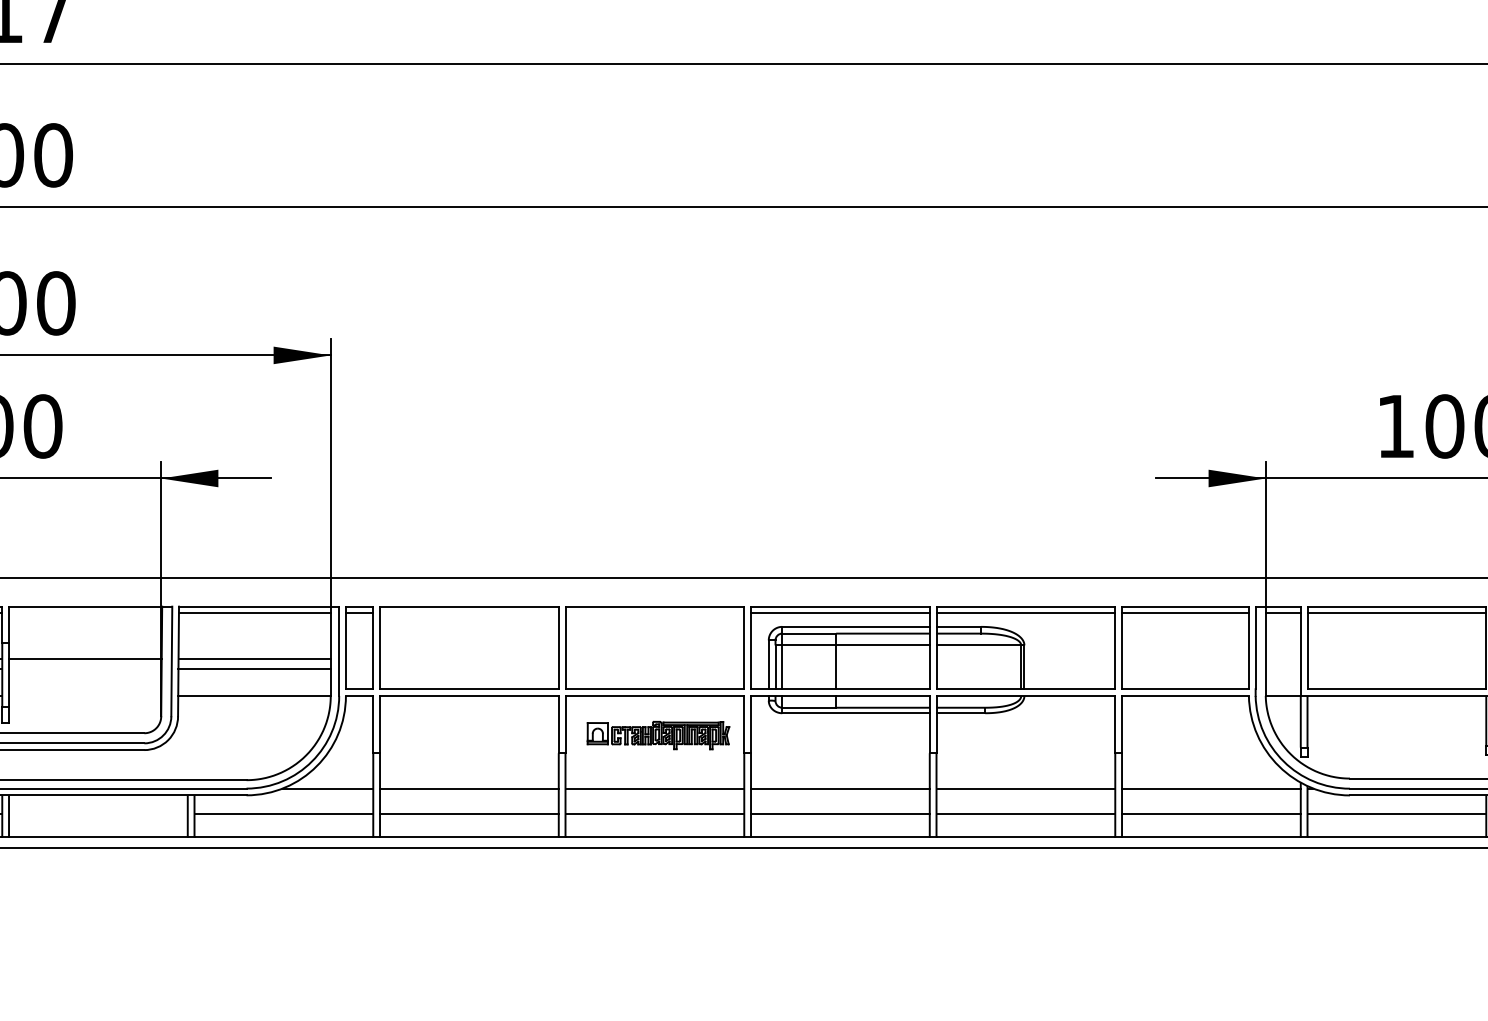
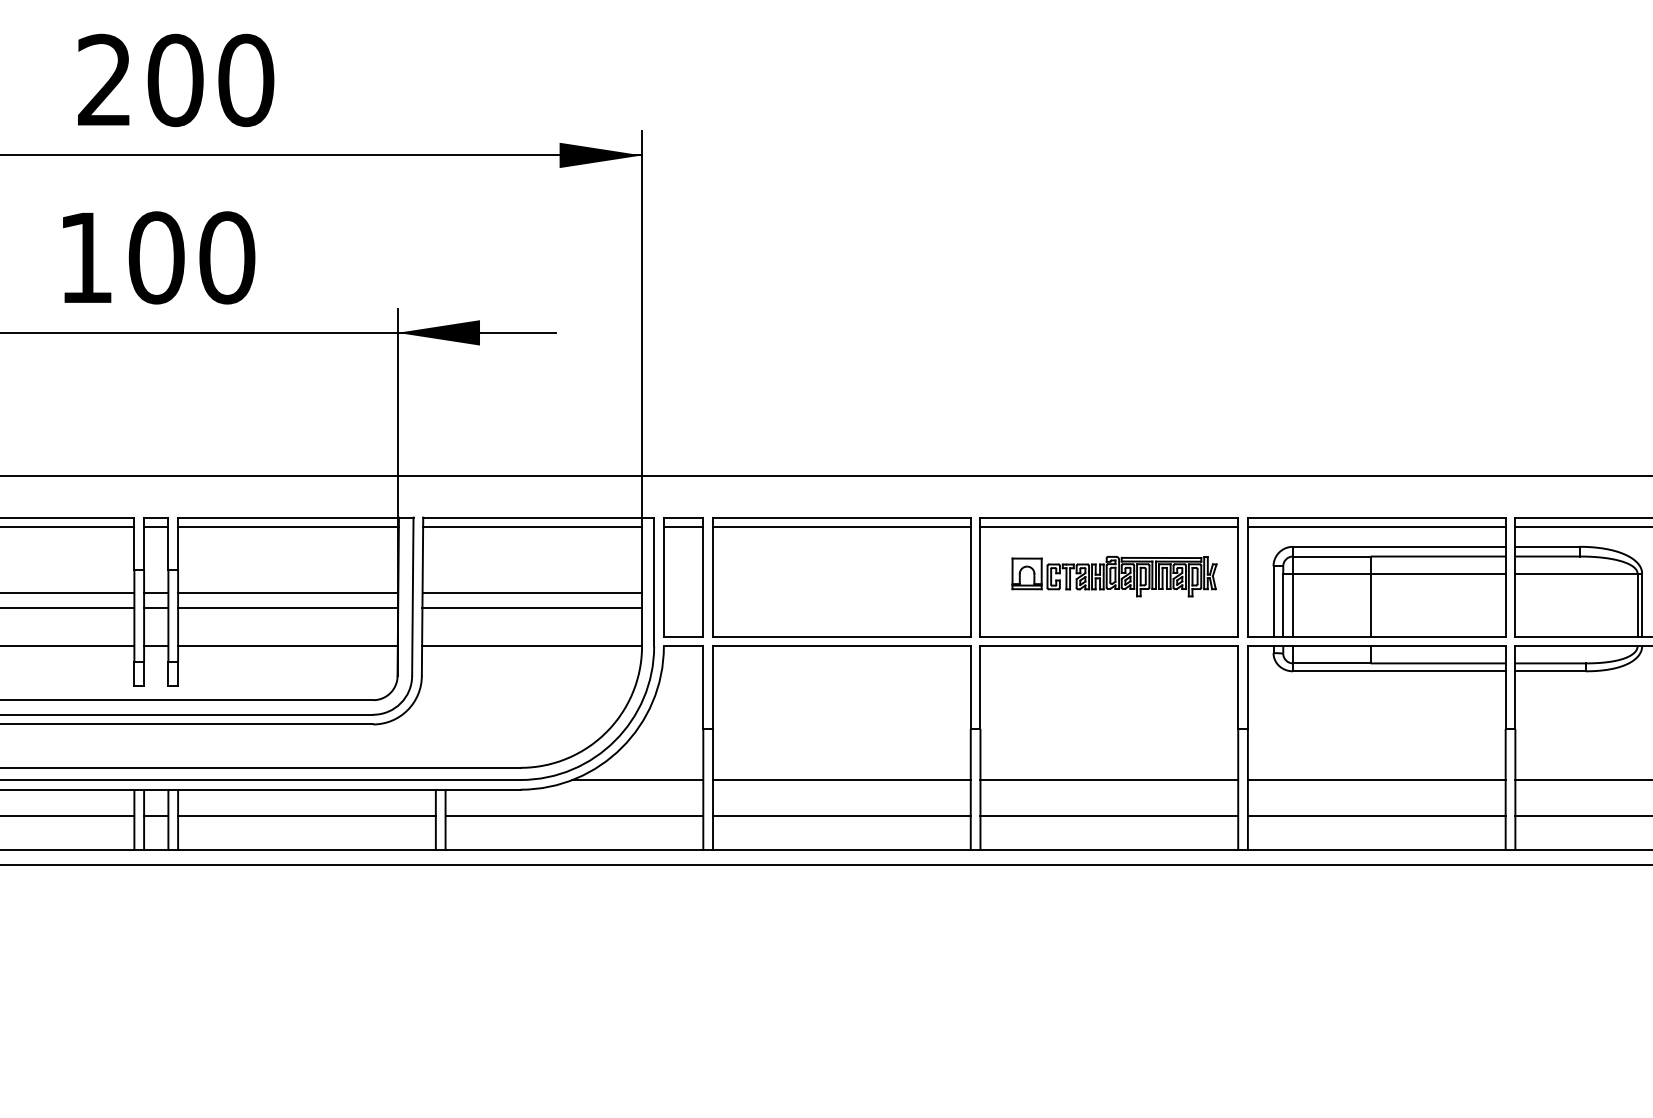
line: (85, 613) -> (288, 527), added
line: (469, 613) -> (842, 527), added
line: (654, 613) -> (1108, 527), added
line: (85, 668) -> (288, 606), added
line: (85, 695) -> (288, 645), added
part: (658, 735) -> (1114, 576), moved
line: (98, 813) -> (307, 815), added

